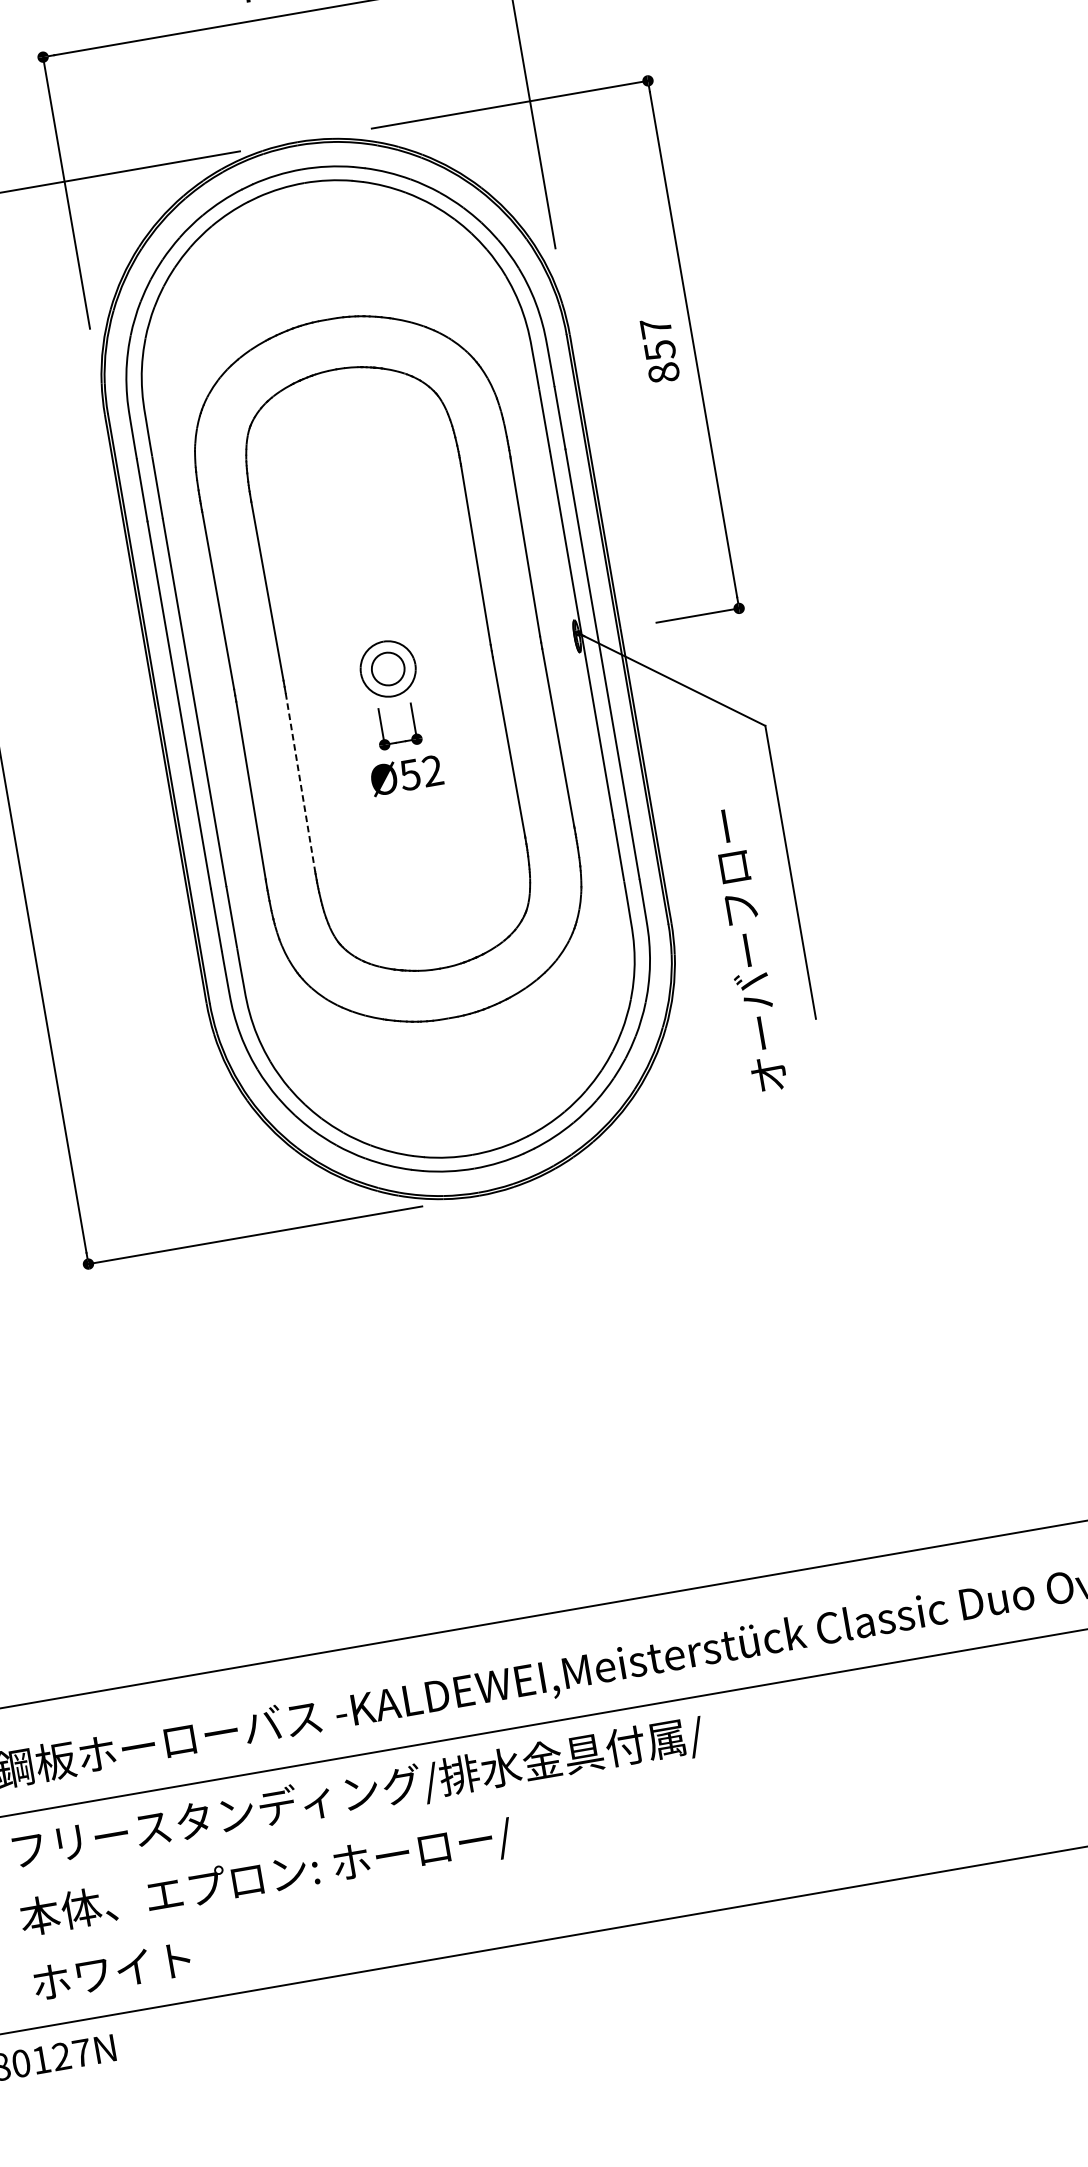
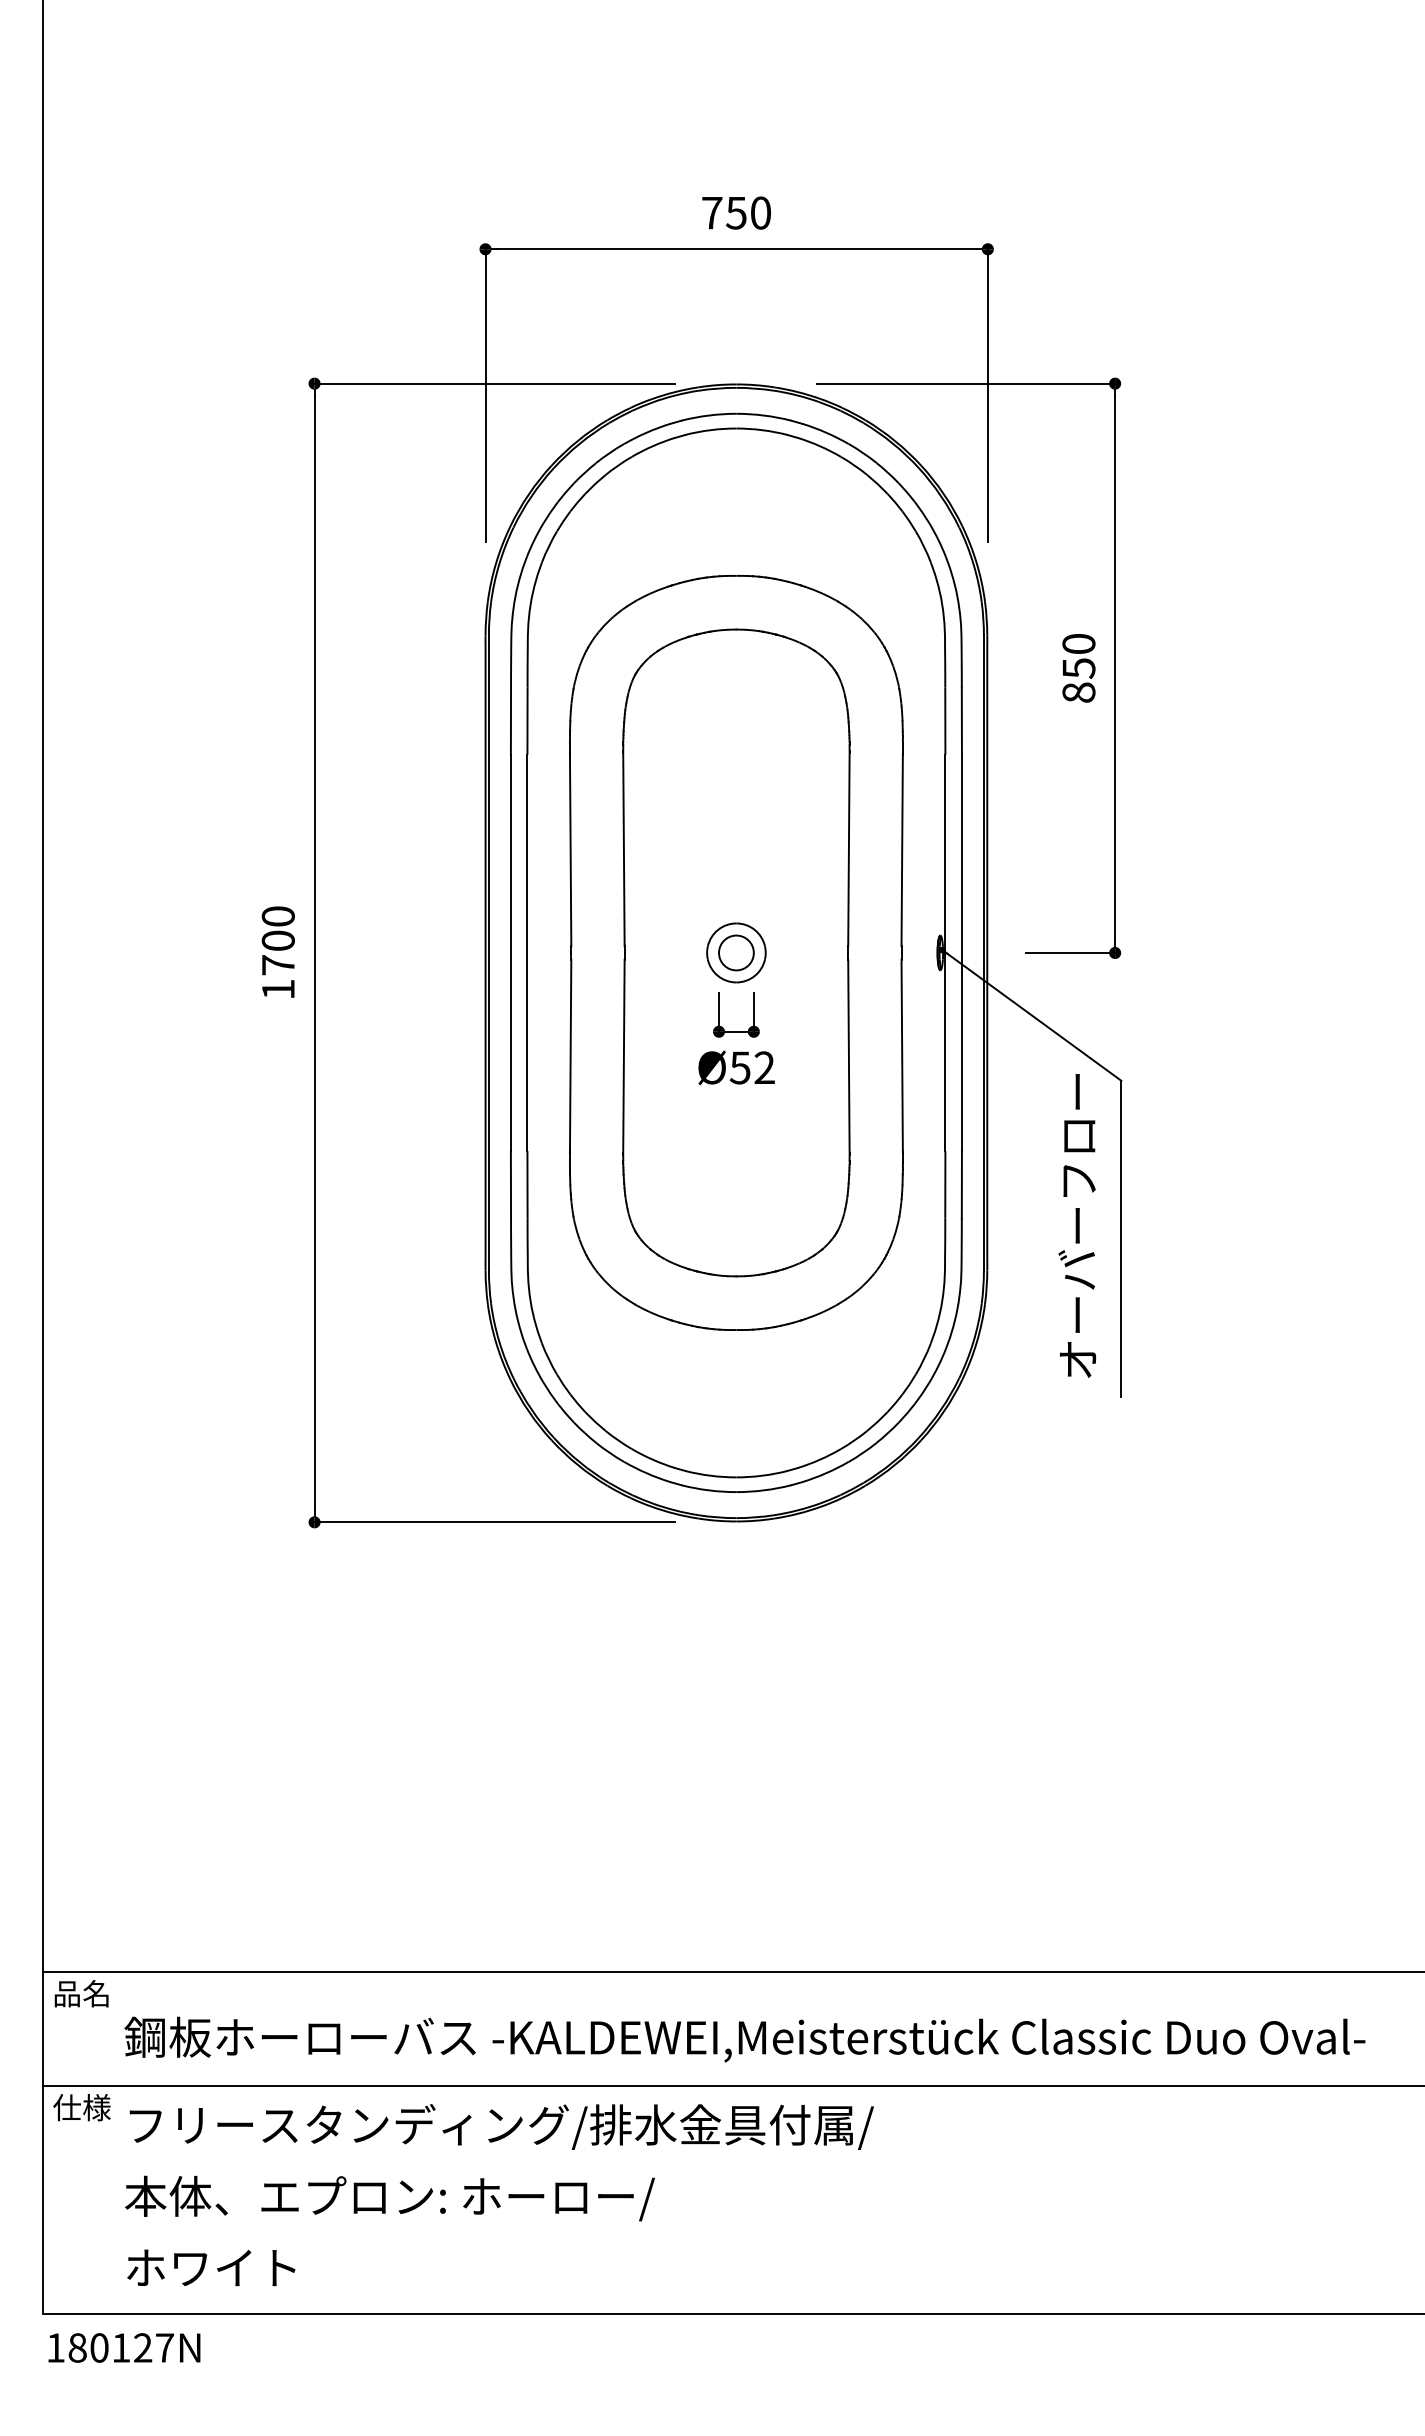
text: (655, 327) -> (1078, 643), 857 -> 850
line: (300, 783) -> (623, 1056), dashed -> solid
text: (746, 950) -> (1077, 1225), moved

